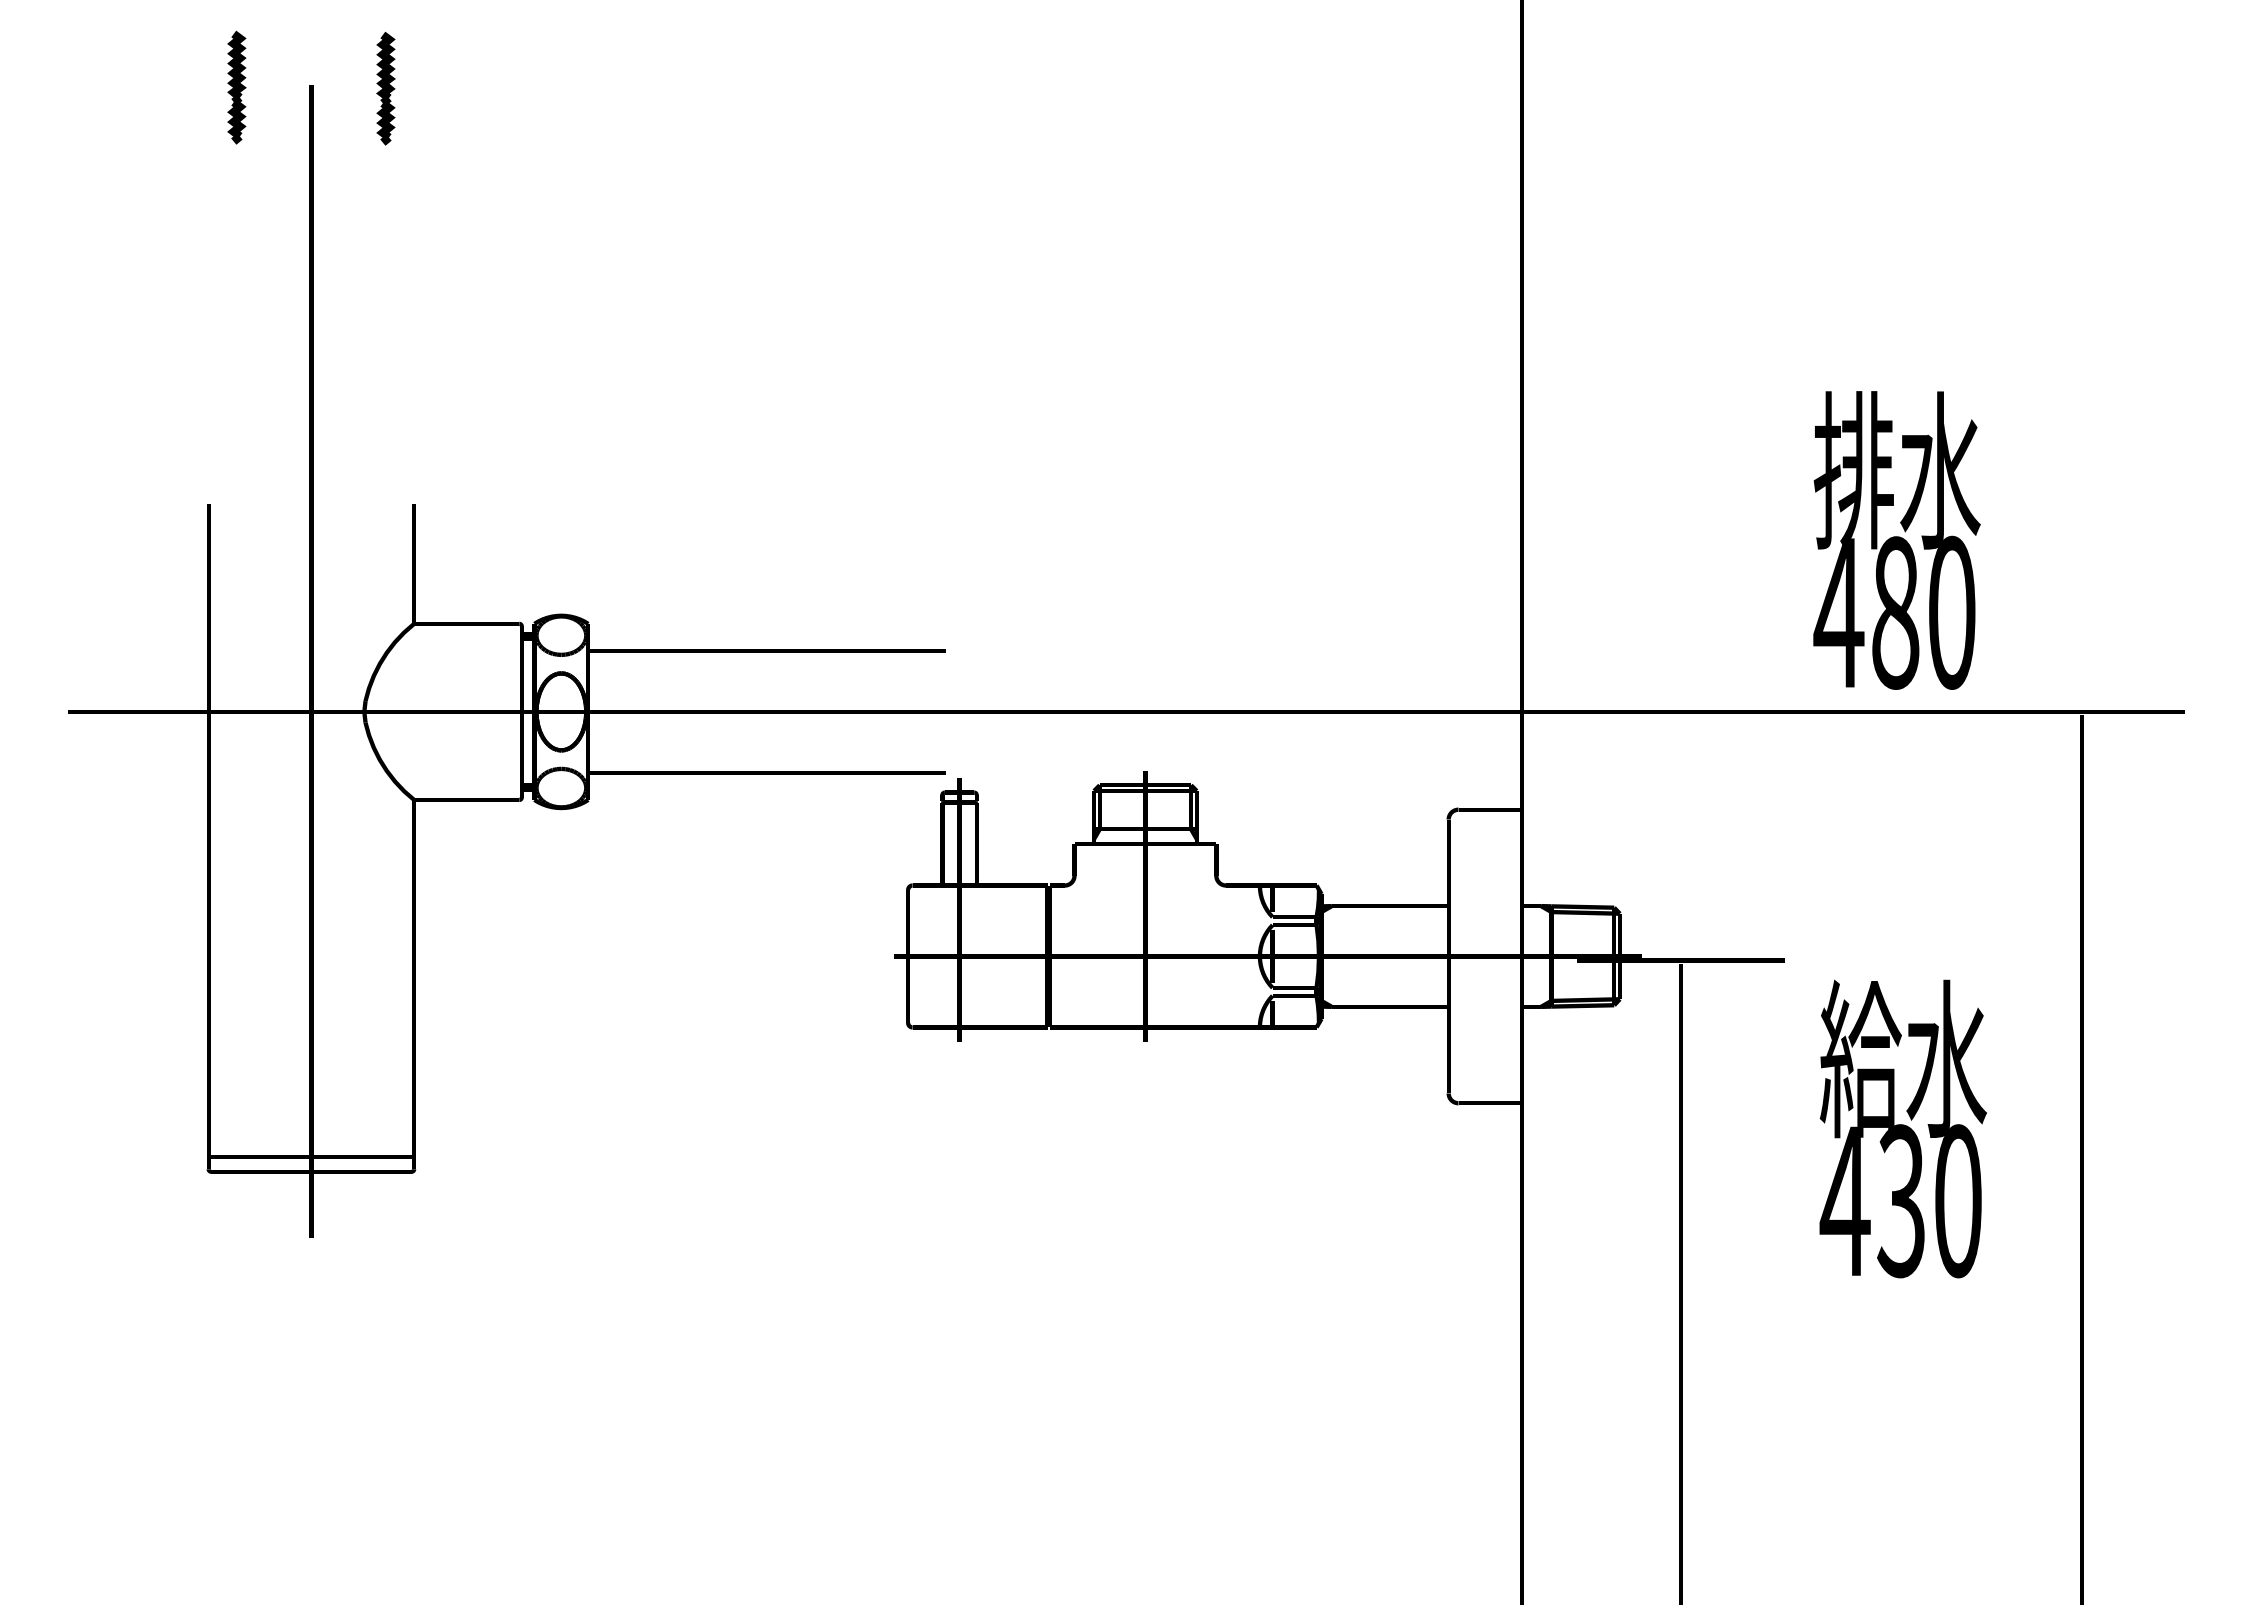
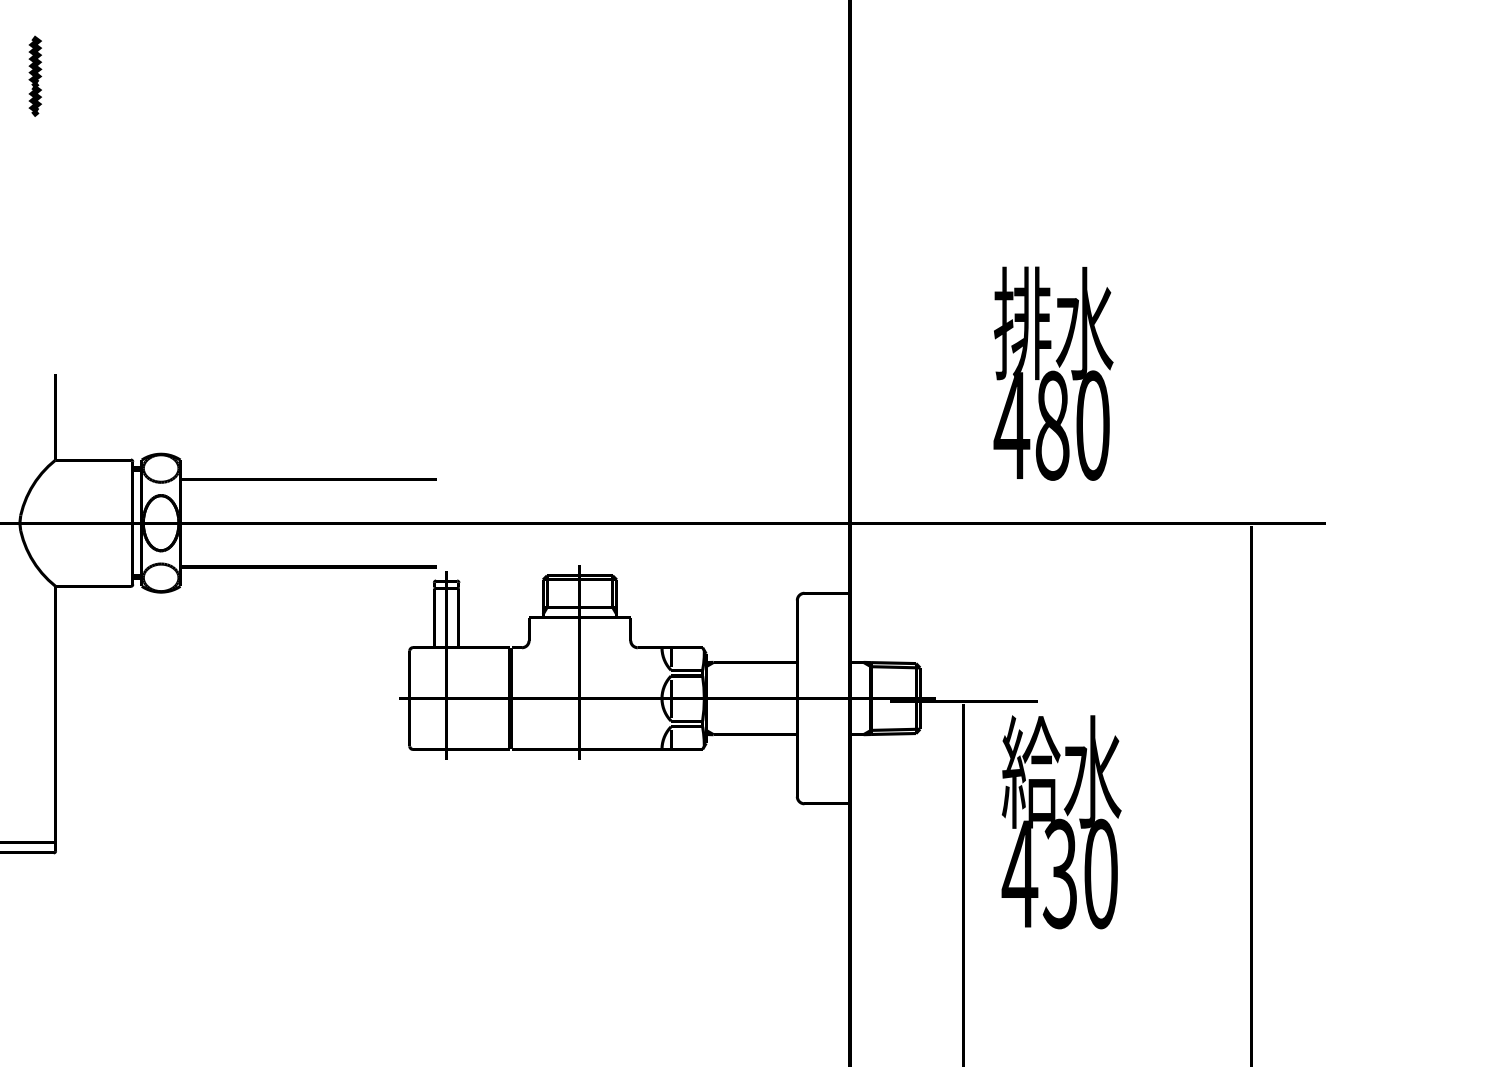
text: (1896, 540) -> (1053, 373), moved
text: (1902, 1128) -> (1061, 821), moved

